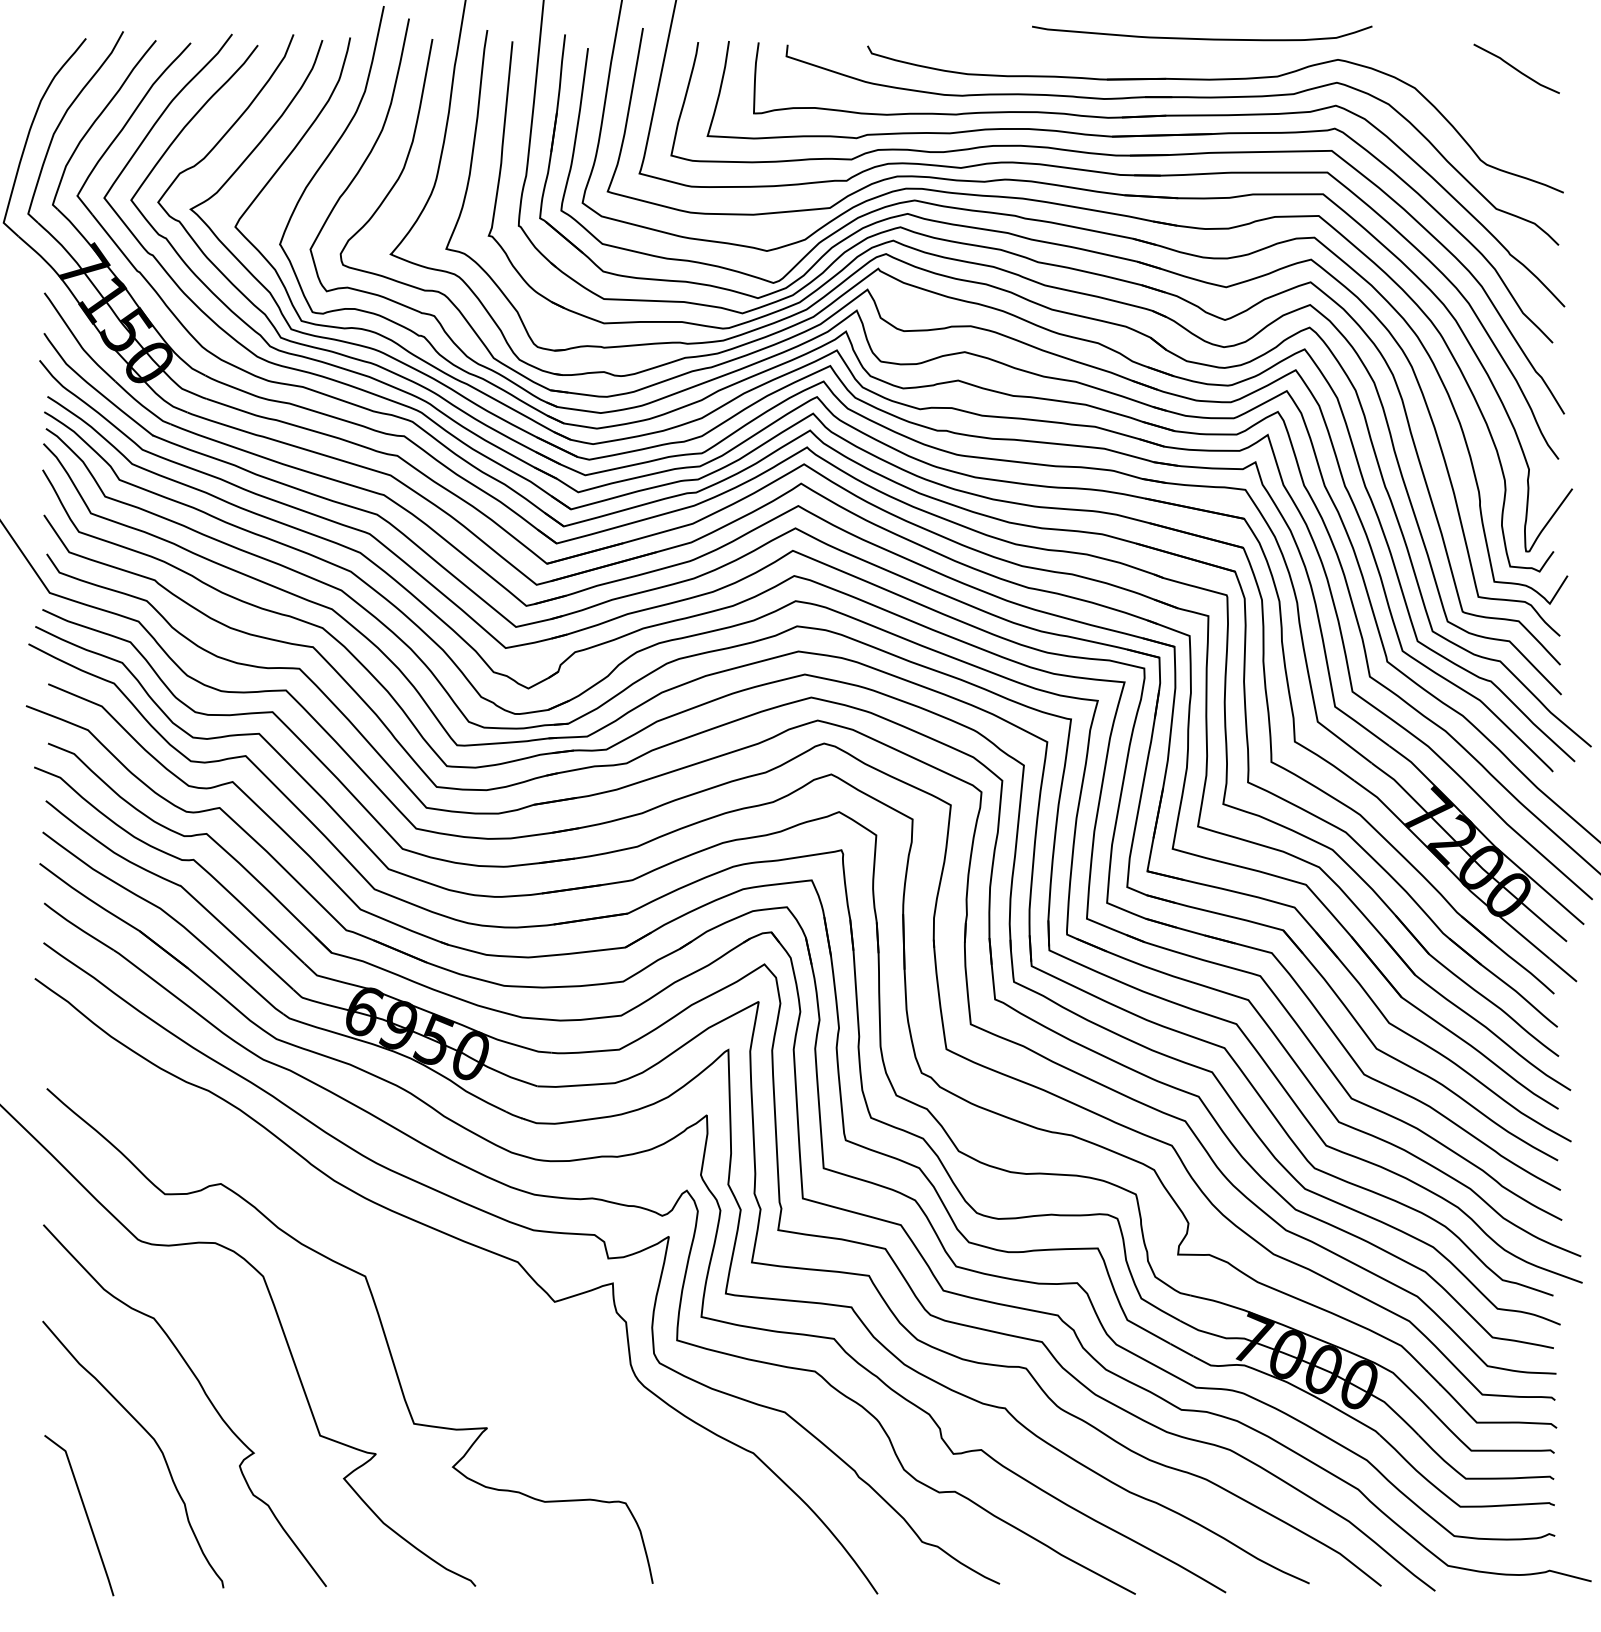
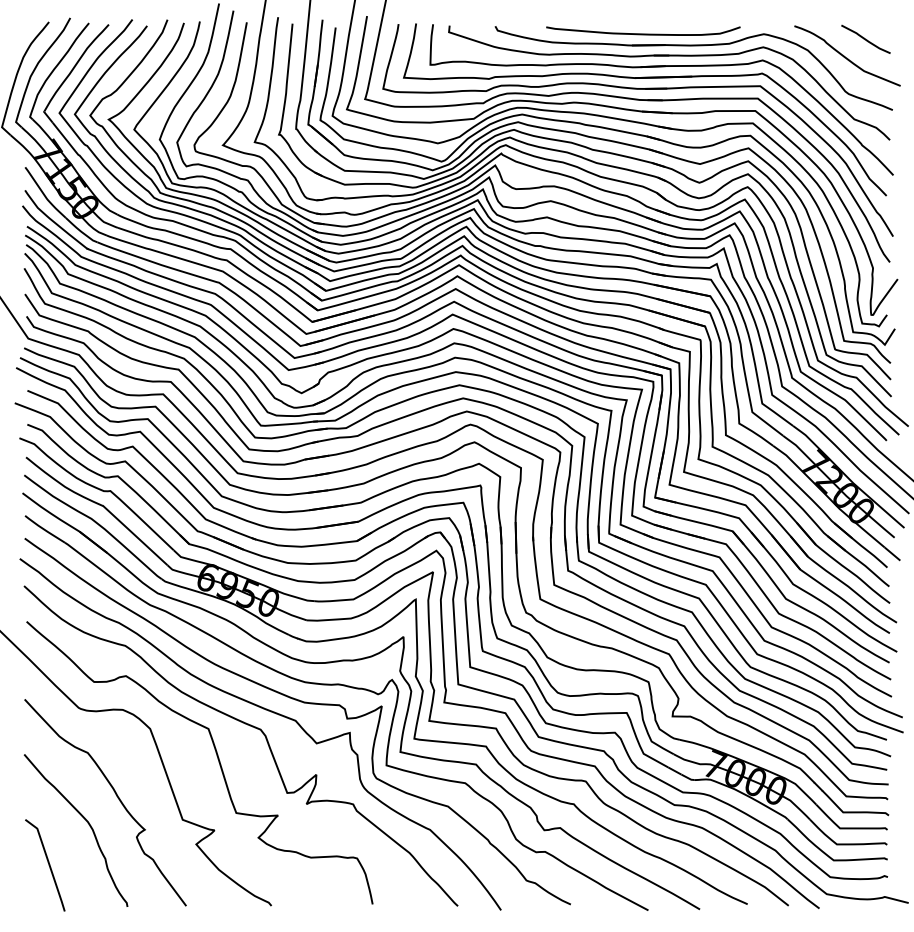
curve: (1202, 37) -> (643, 33), moved
curve: (1480, 98) -> (845, 56), added
curve: (433, 1270) -> (247, 725), added

